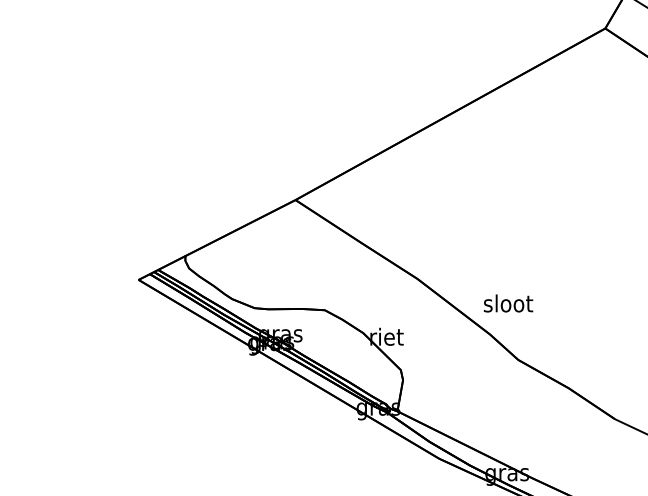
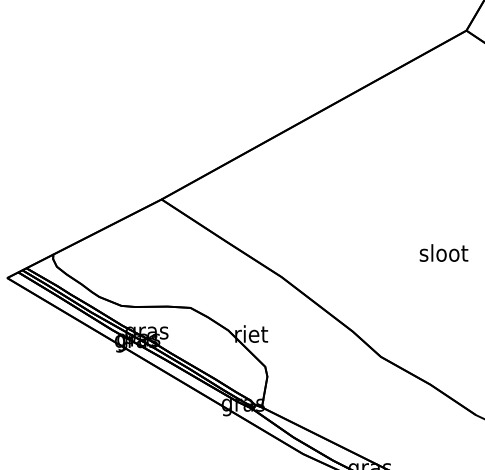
text: (508, 303) -> (443, 253), moved

